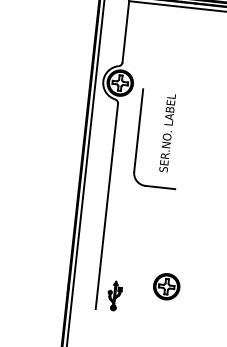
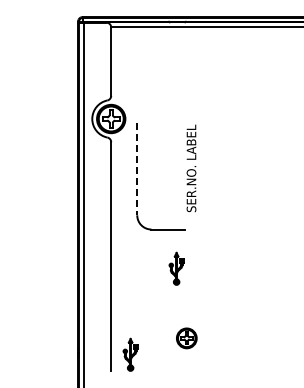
line: (138, 130) -> (137, 169), solid -> dashed
text: (167, 133) -> (191, 168), moved
part: (164, 223) -> (176, 268), added
part: (166, 286) -> (186, 338), size x0.7

